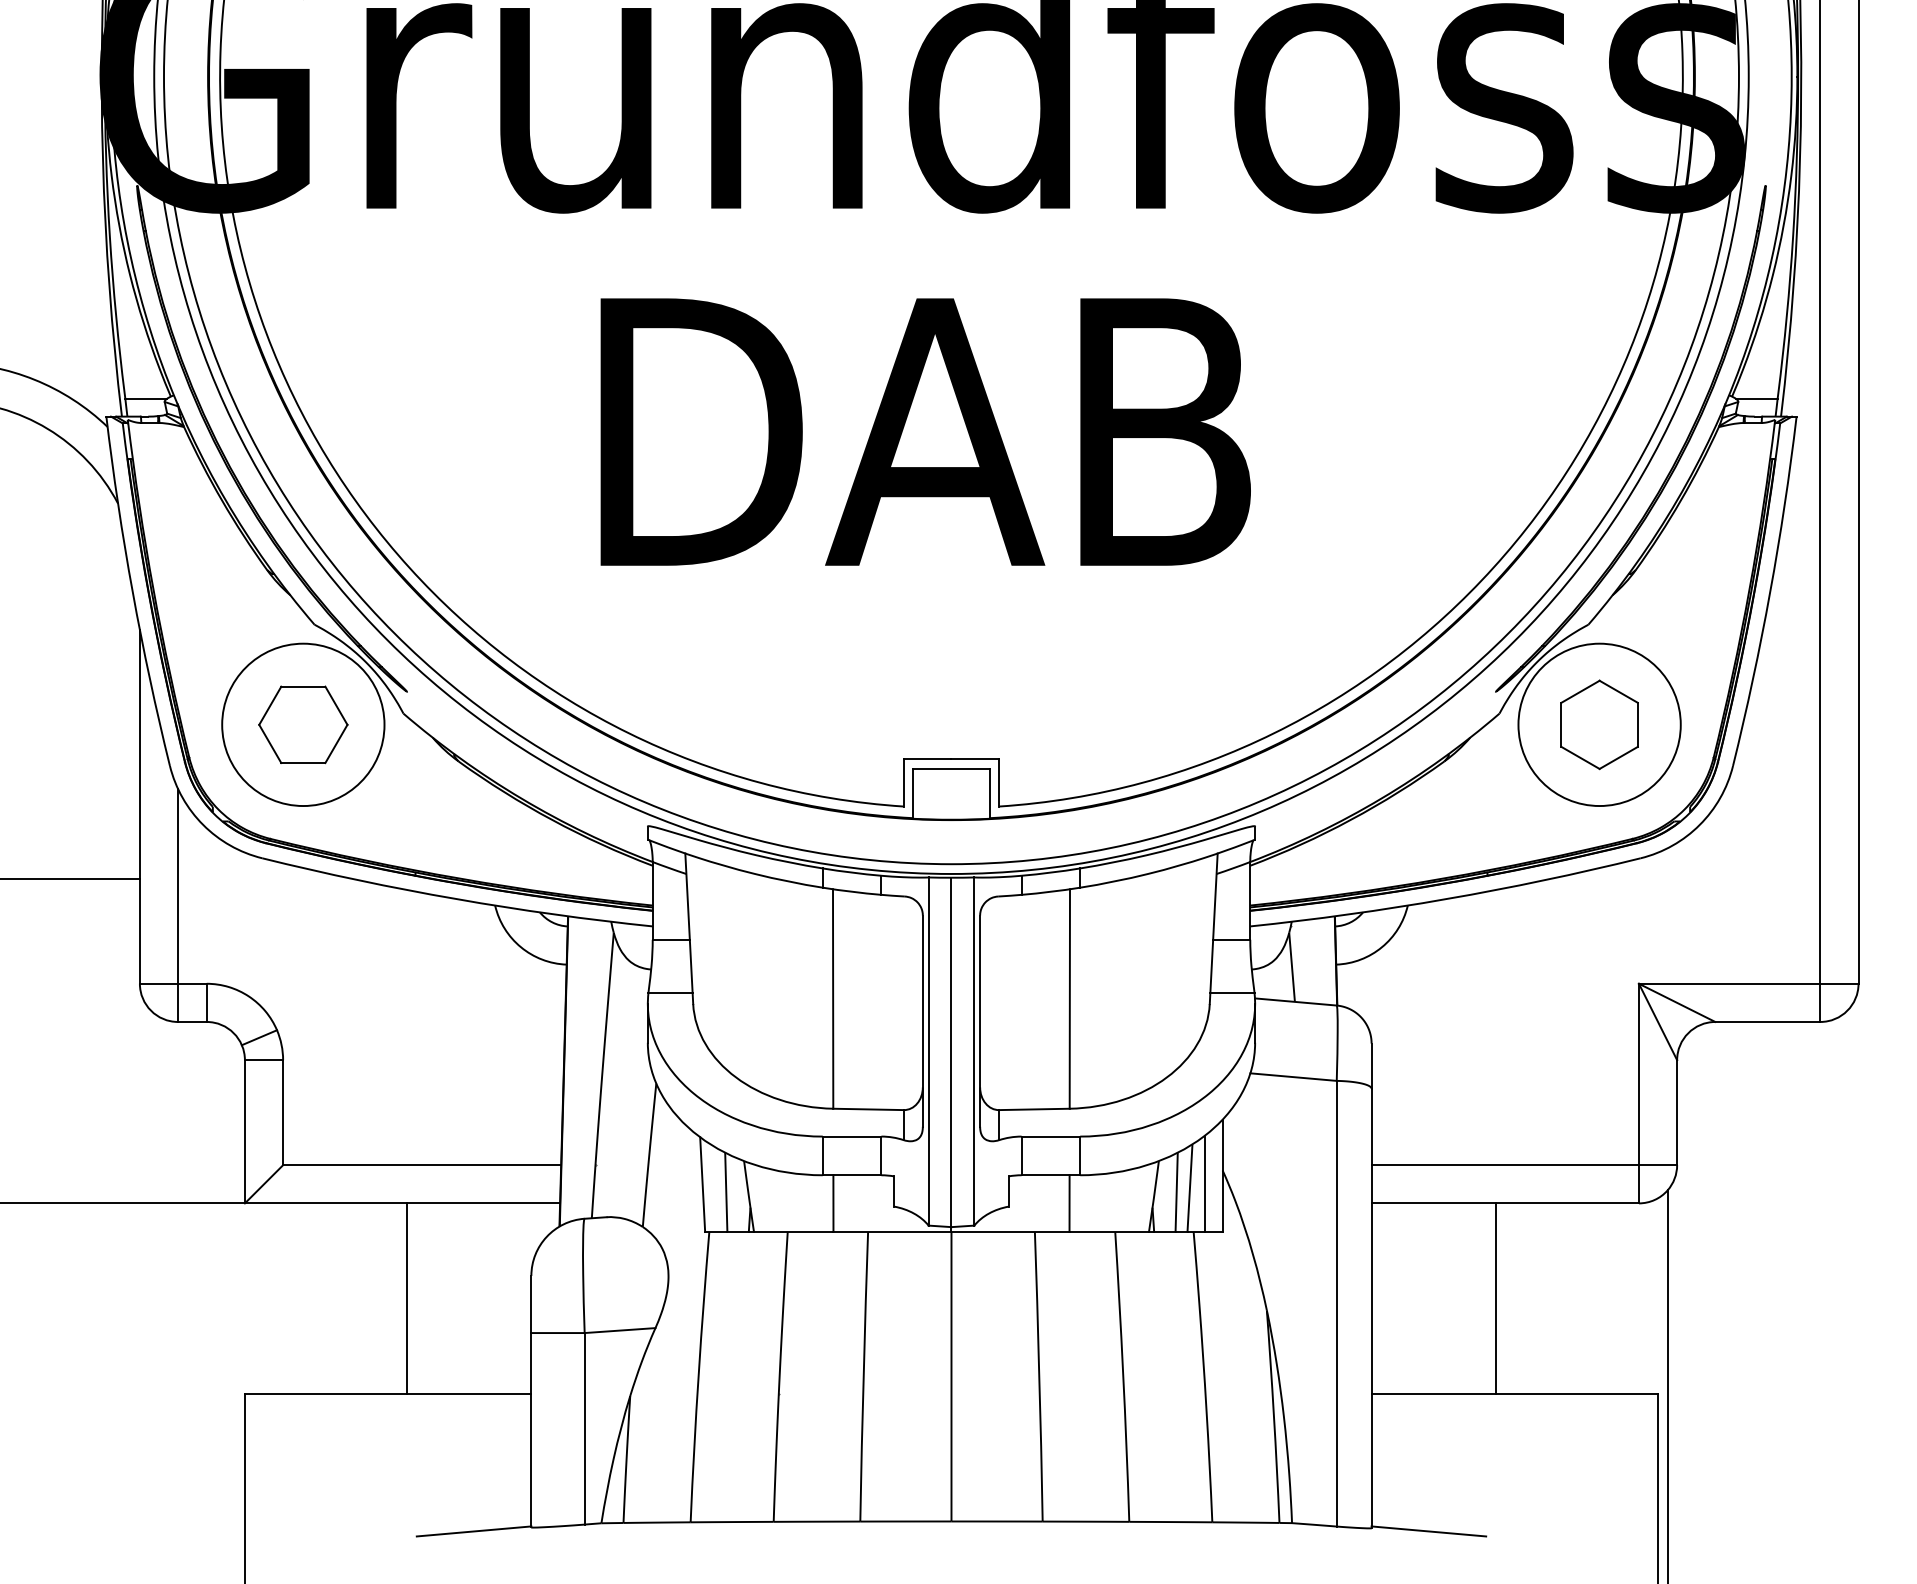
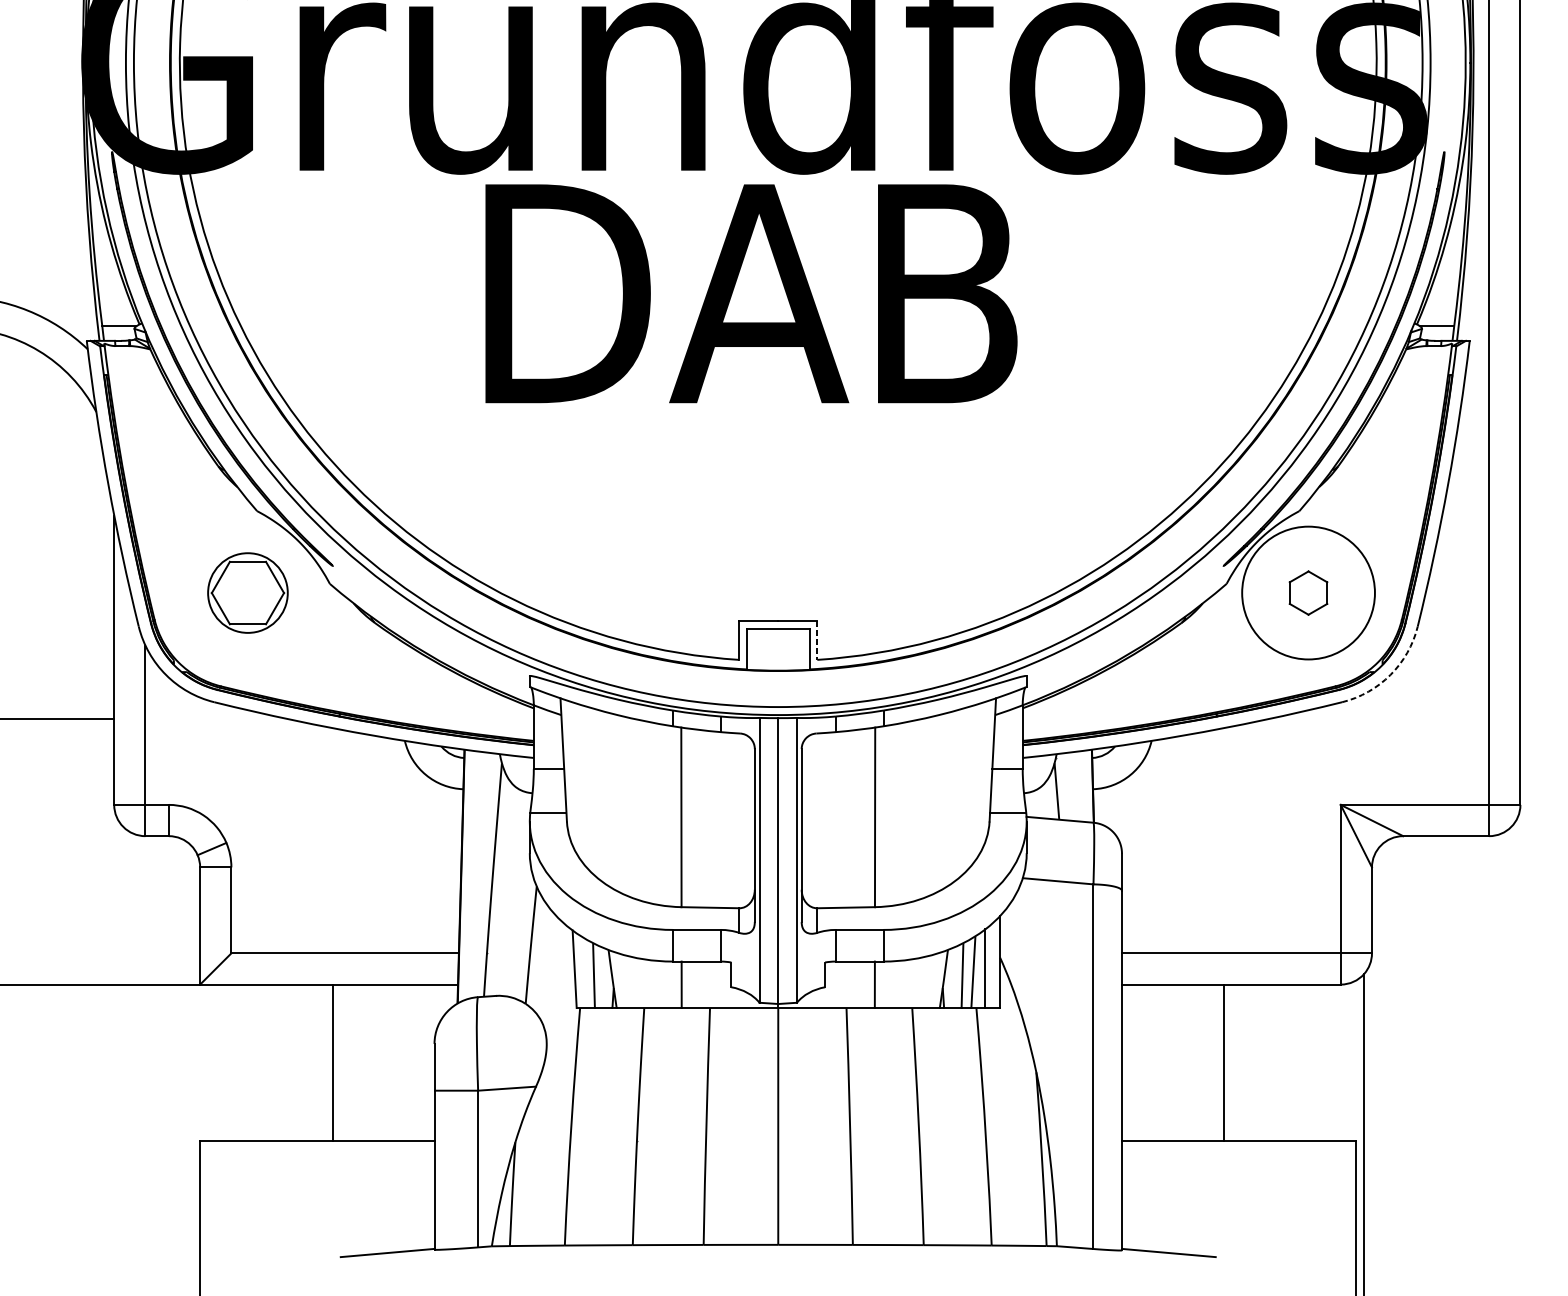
text: (925, 431) -> (751, 293), moved
circle: (303, 724) -> (248, 592), size x0.6
part: (1599, 724) -> (1308, 592), size x0.6
line: (999, 782) -> (817, 640), solid -> dashed
arc: (1699, 824) -> (1390, 674), solid -> dashed

